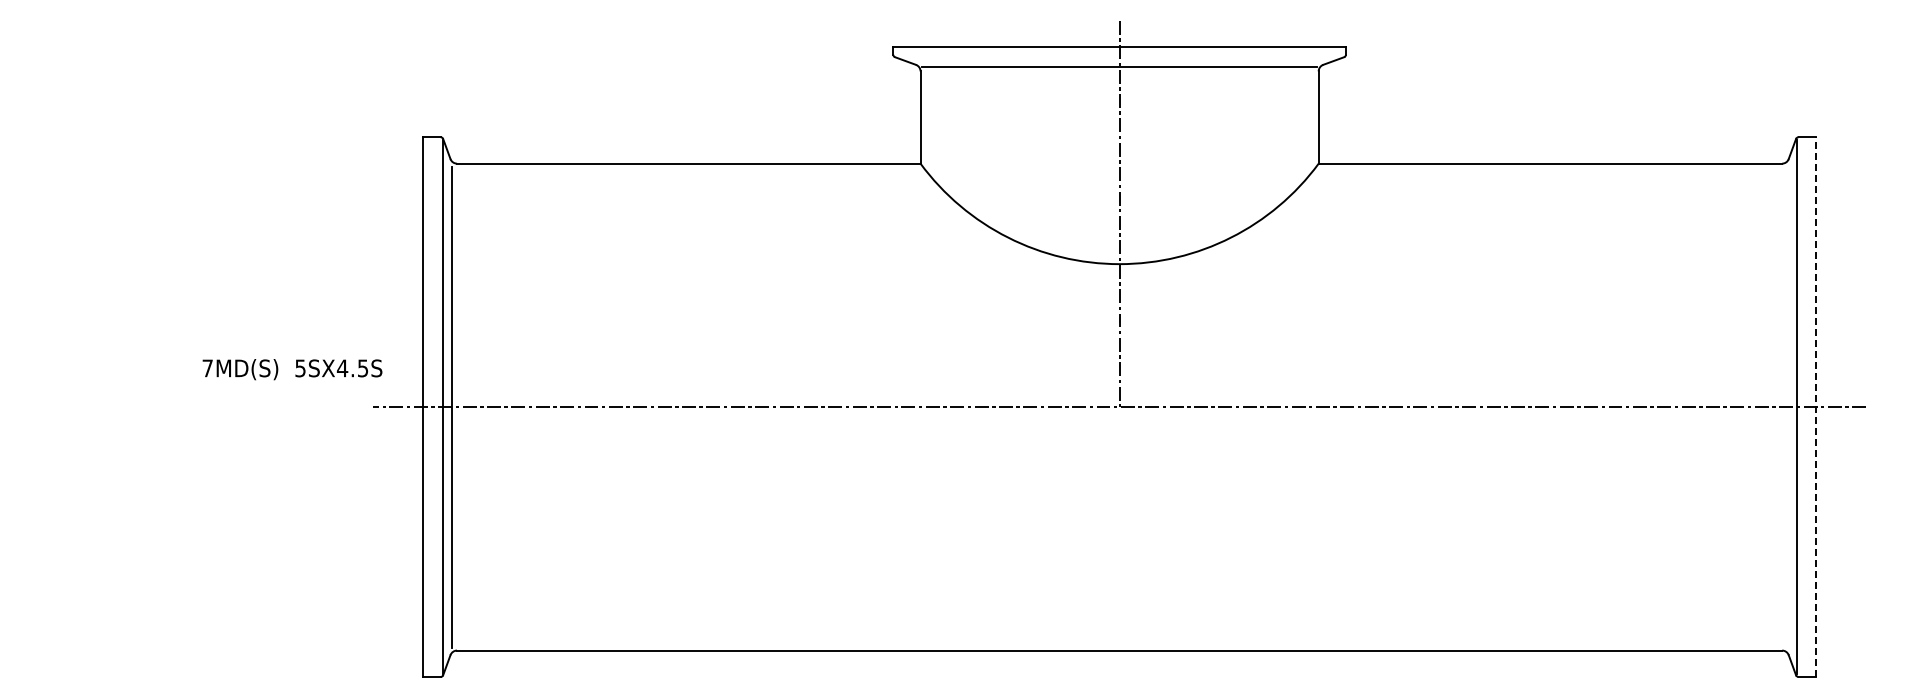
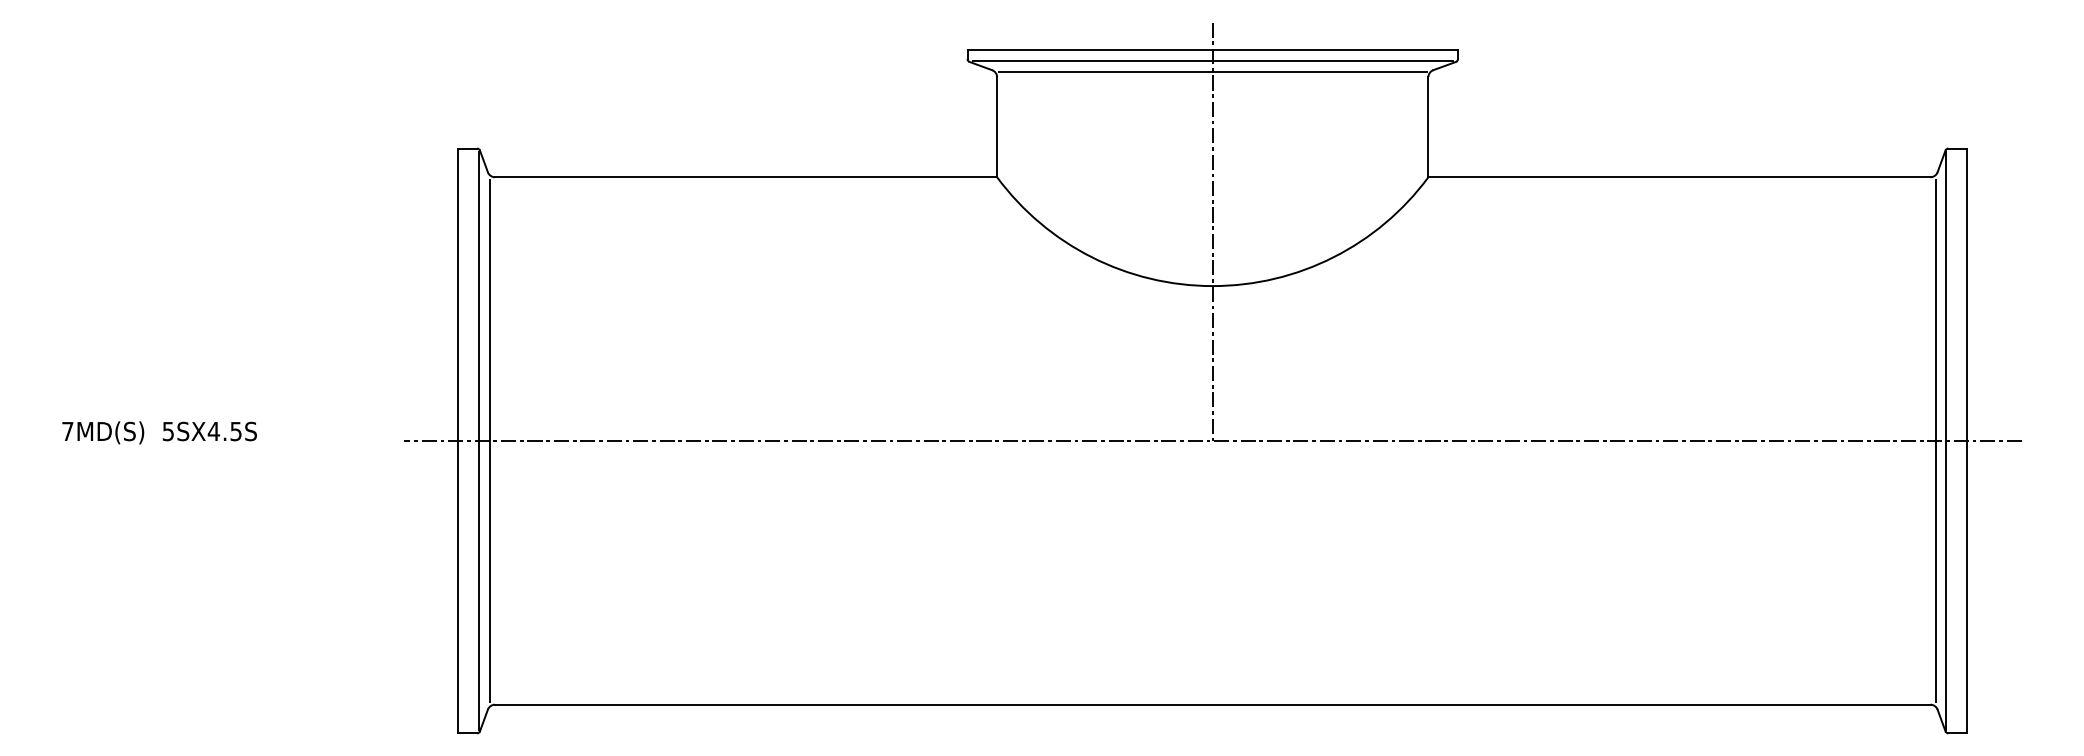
line: (1119, 56) -> (1212, 61), added
text: (292, 369) -> (159, 432), moved
line: (1787, 406) -> (1936, 440), added
line: (1816, 407) -> (1967, 441), dashed -> solid

